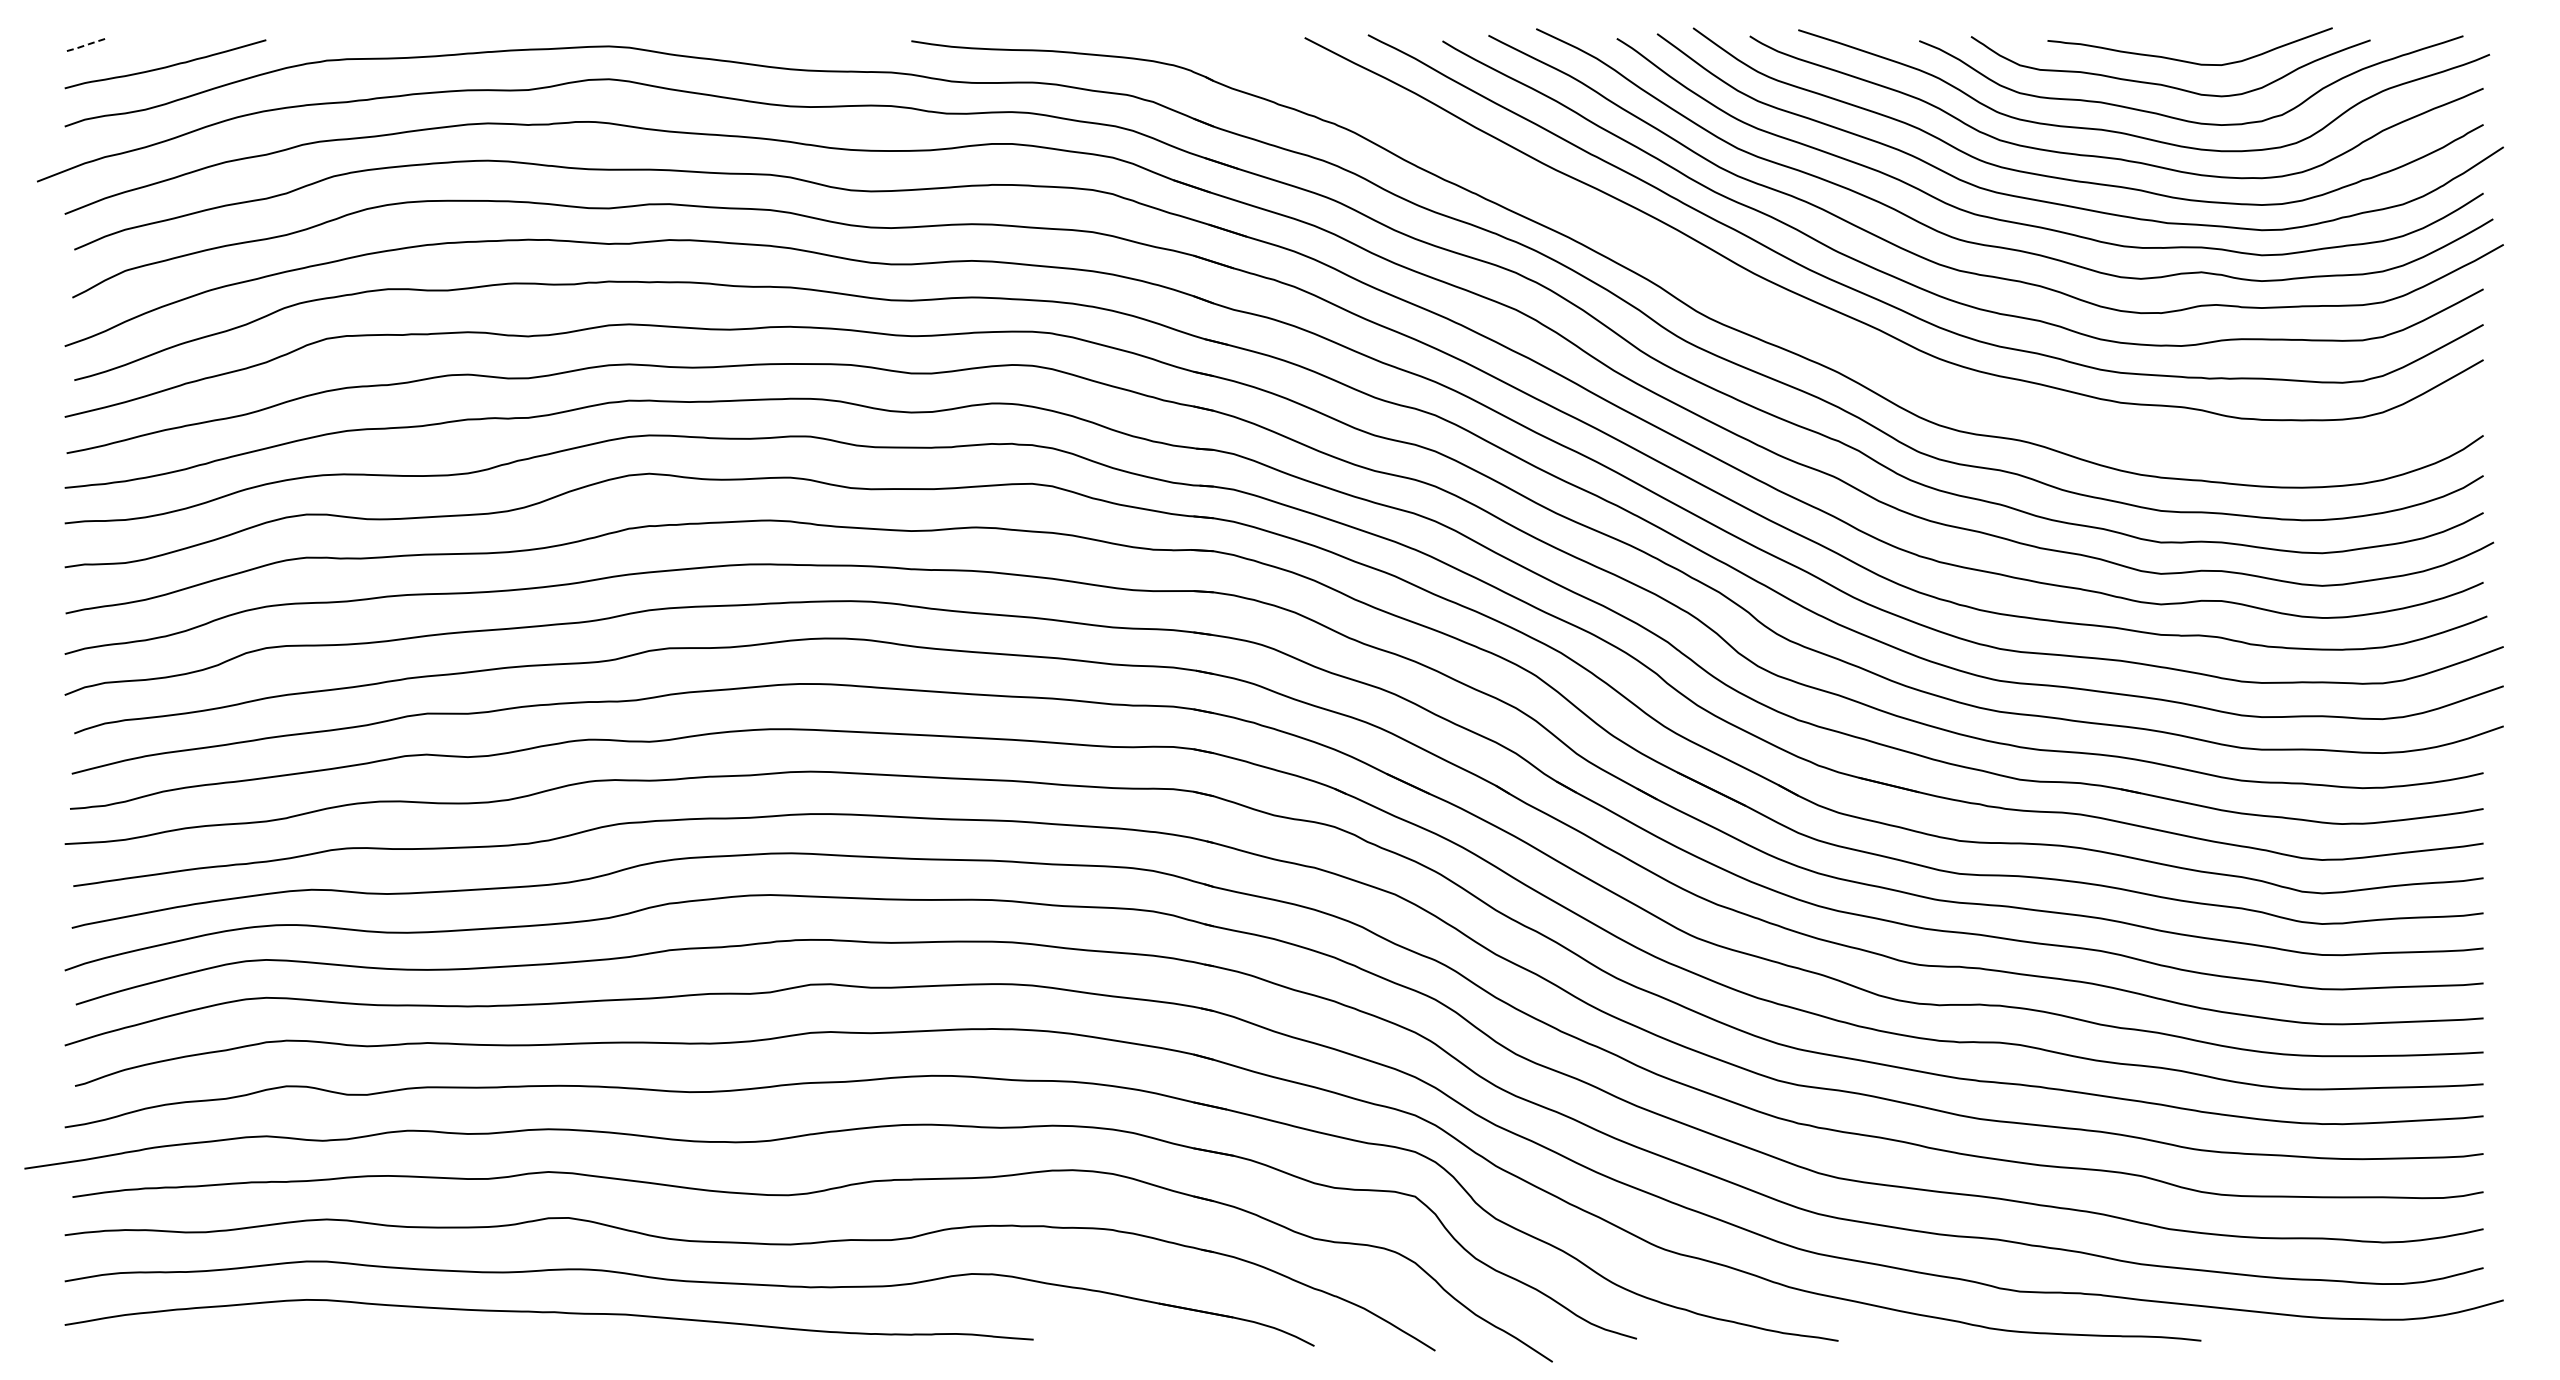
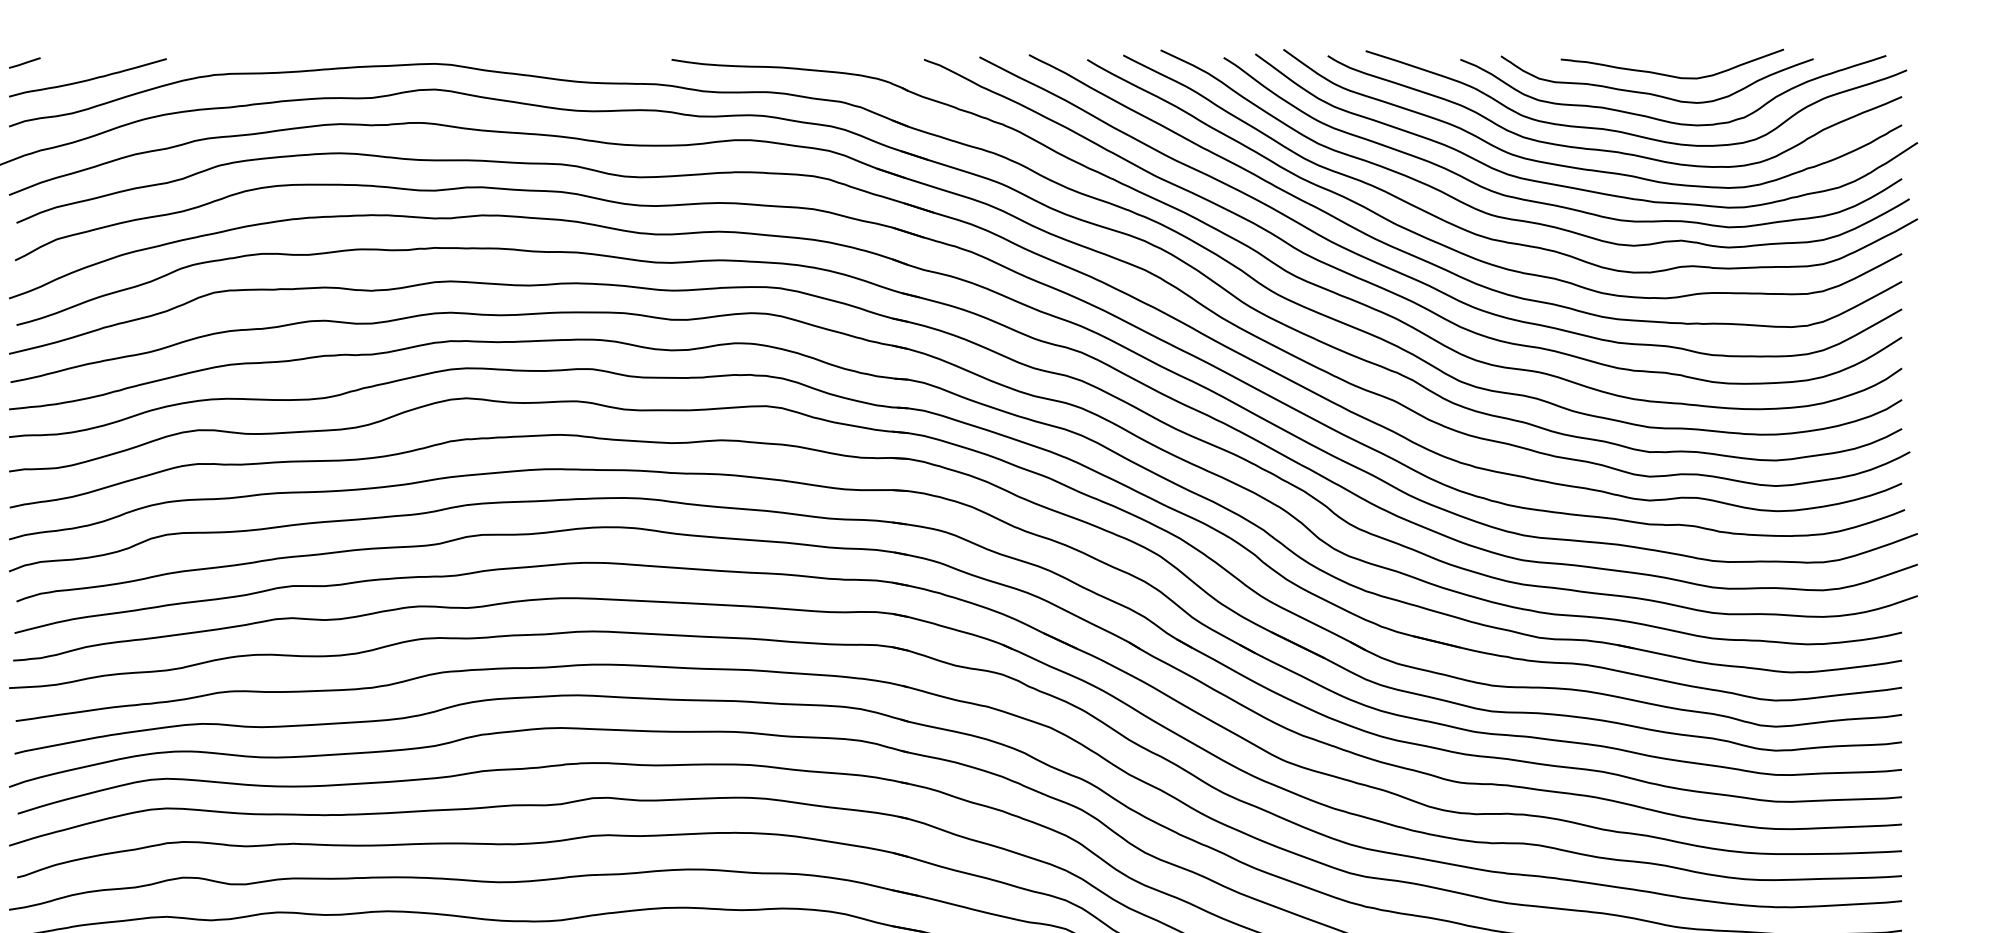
line: (84, 45) -> (24, 63), dashed -> solid
curve: (1823, 333) -> (1385, 288), added

